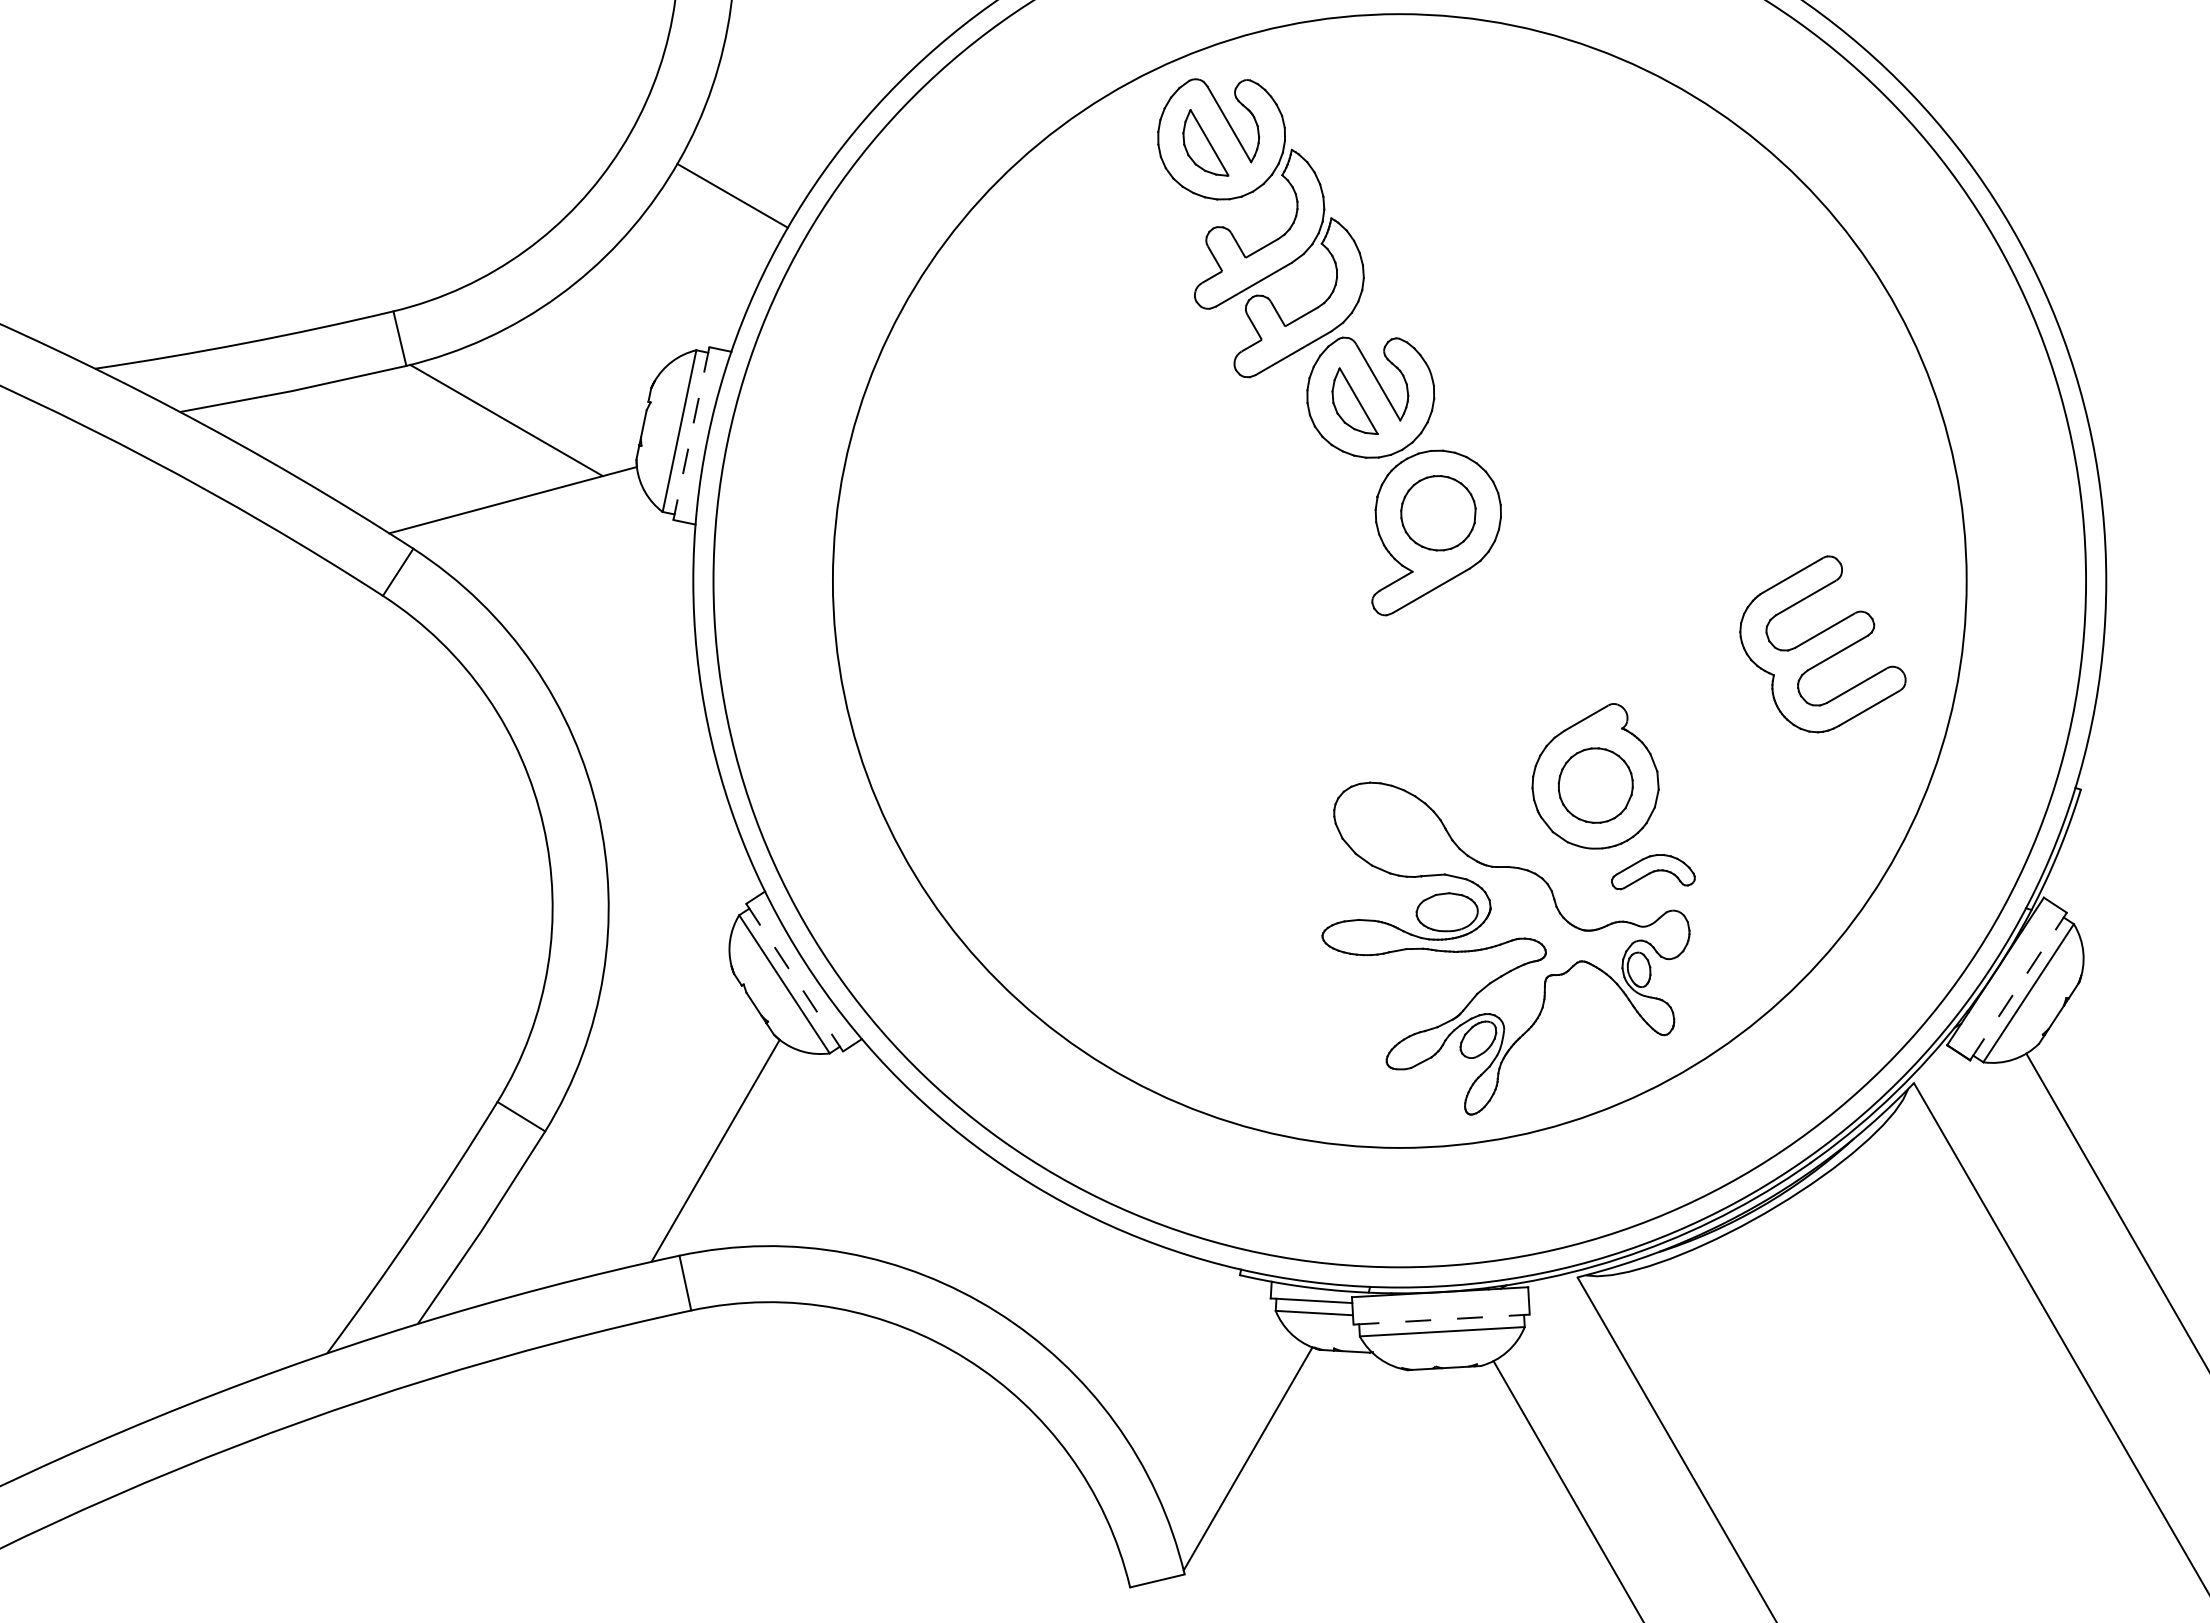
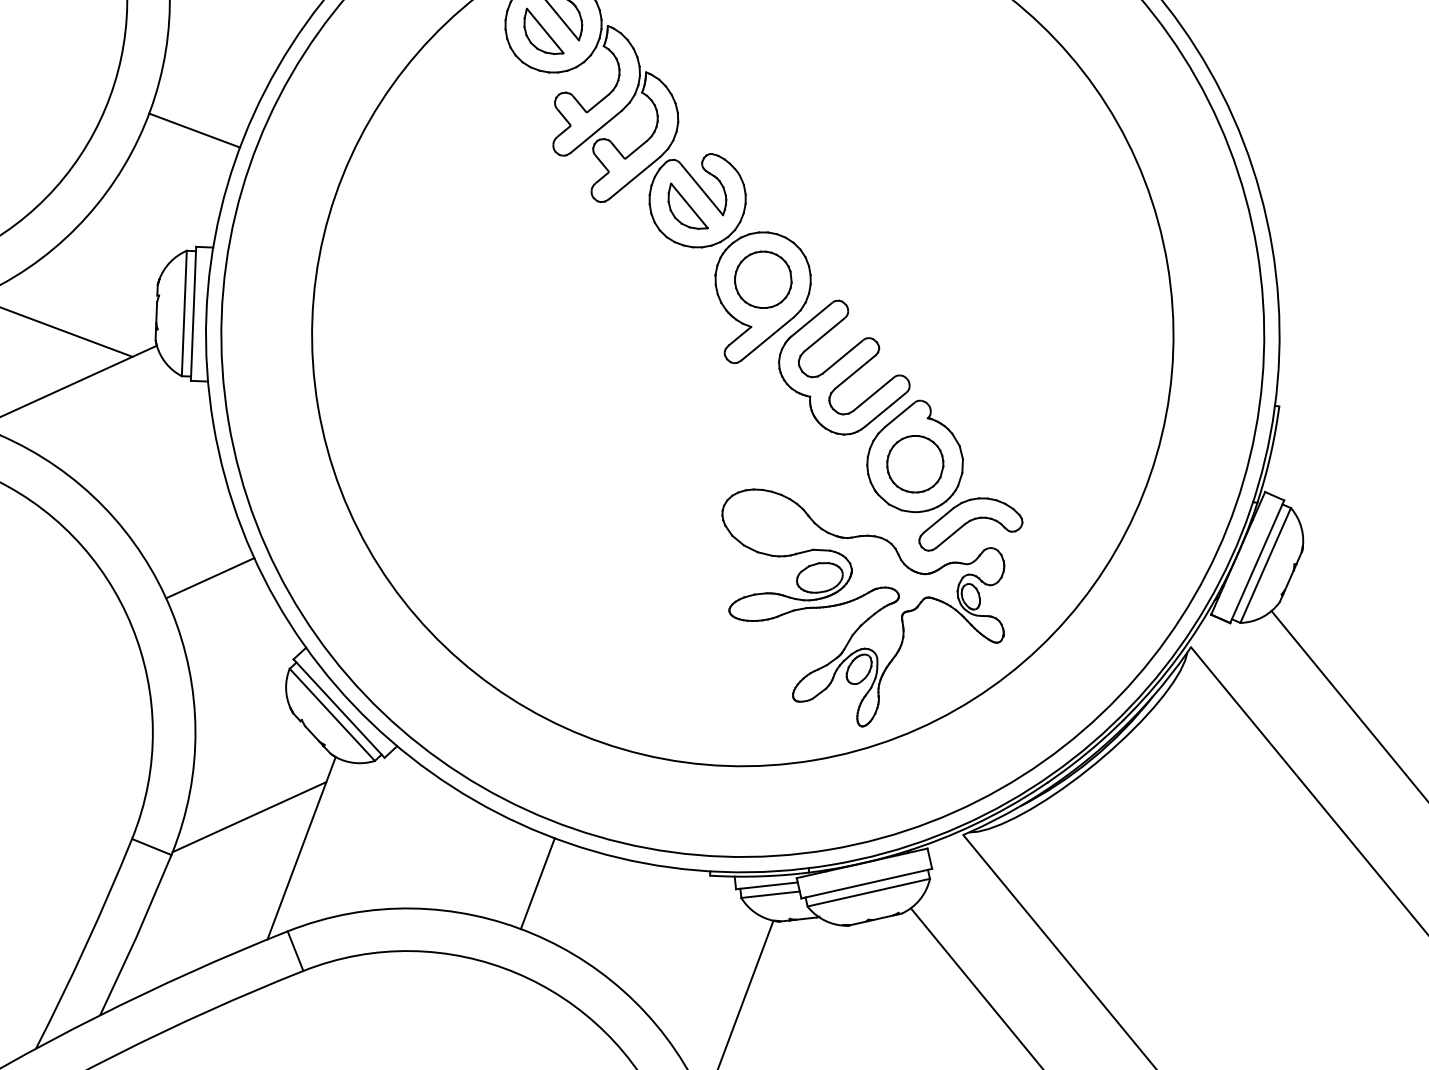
line: (691, 434) -> (193, 314), dashed -> solid
part: (1822, 644) -> (842, 367), moved
line: (655, 779) -> (210, 577), added
part: (1653, 871) -> (969, 521), size x1.67
line: (794, 978) -> (339, 709), dashed -> solid
line: (2018, 986) -> (1257, 561), dashed -> solid
line: (654, 1098) -> (249, 816), added
line: (1014, 1247) -> (537, 883), added
line: (1442, 1319) -> (867, 883), dashed -> solid

